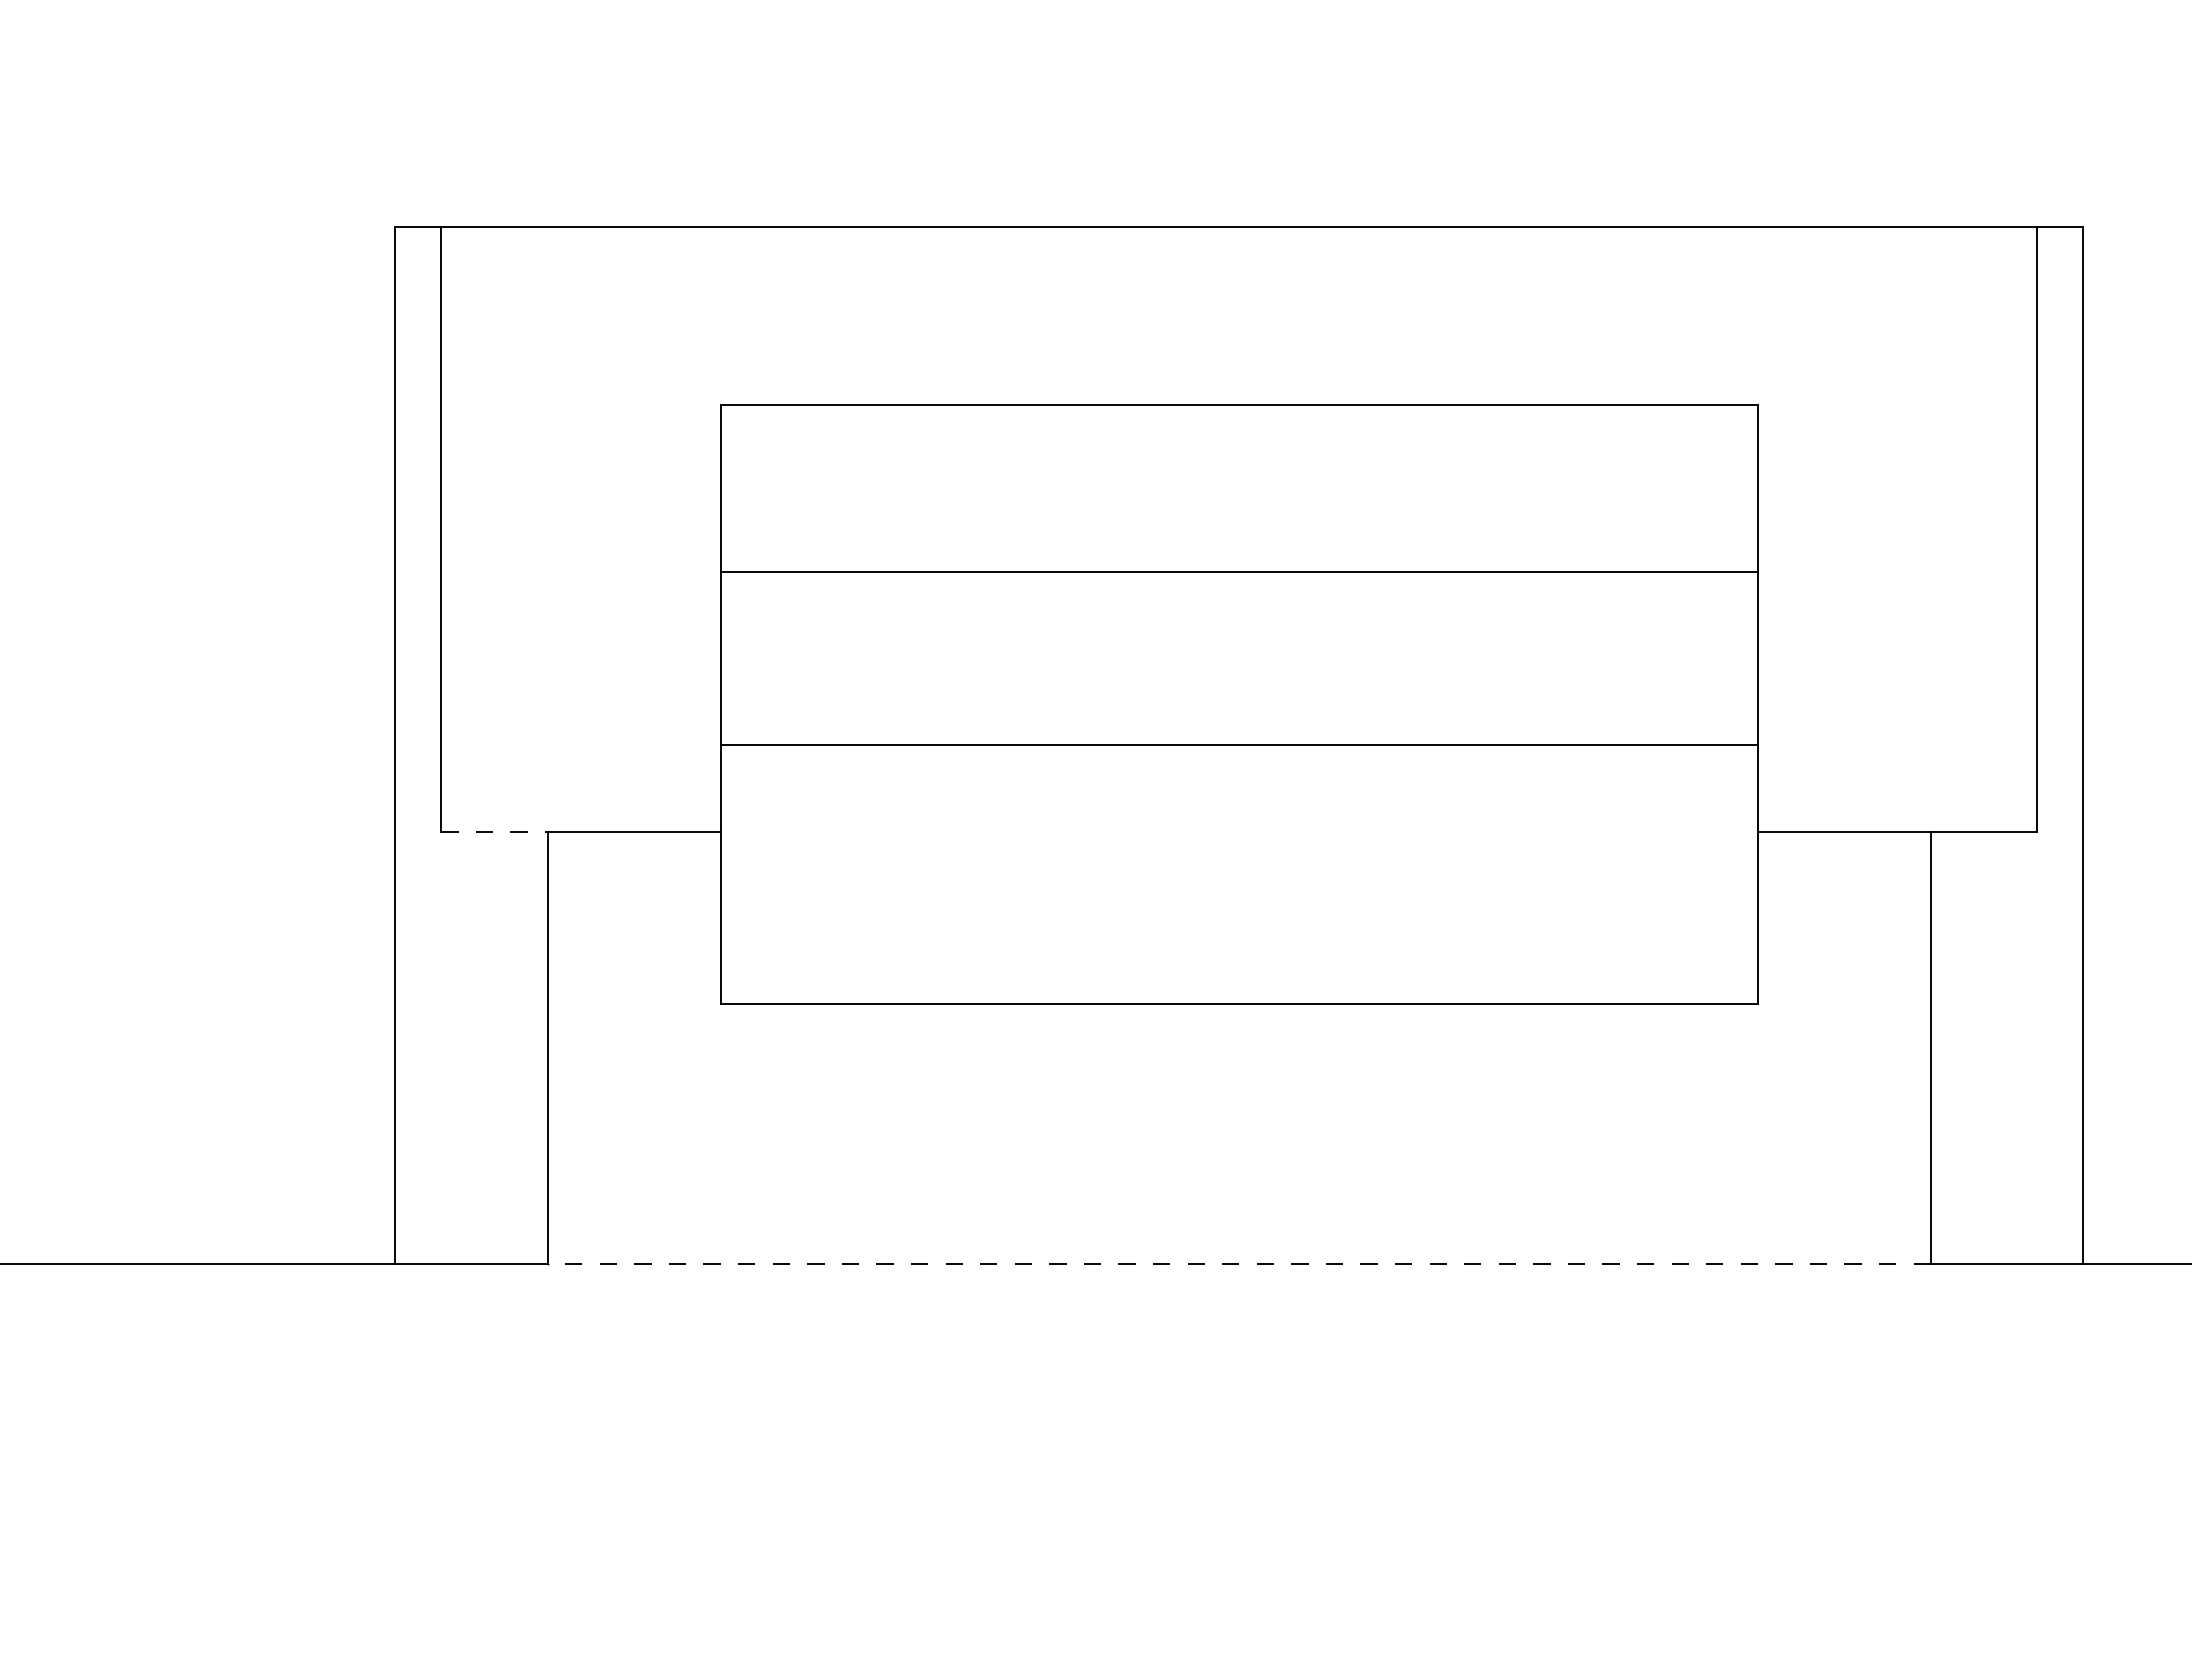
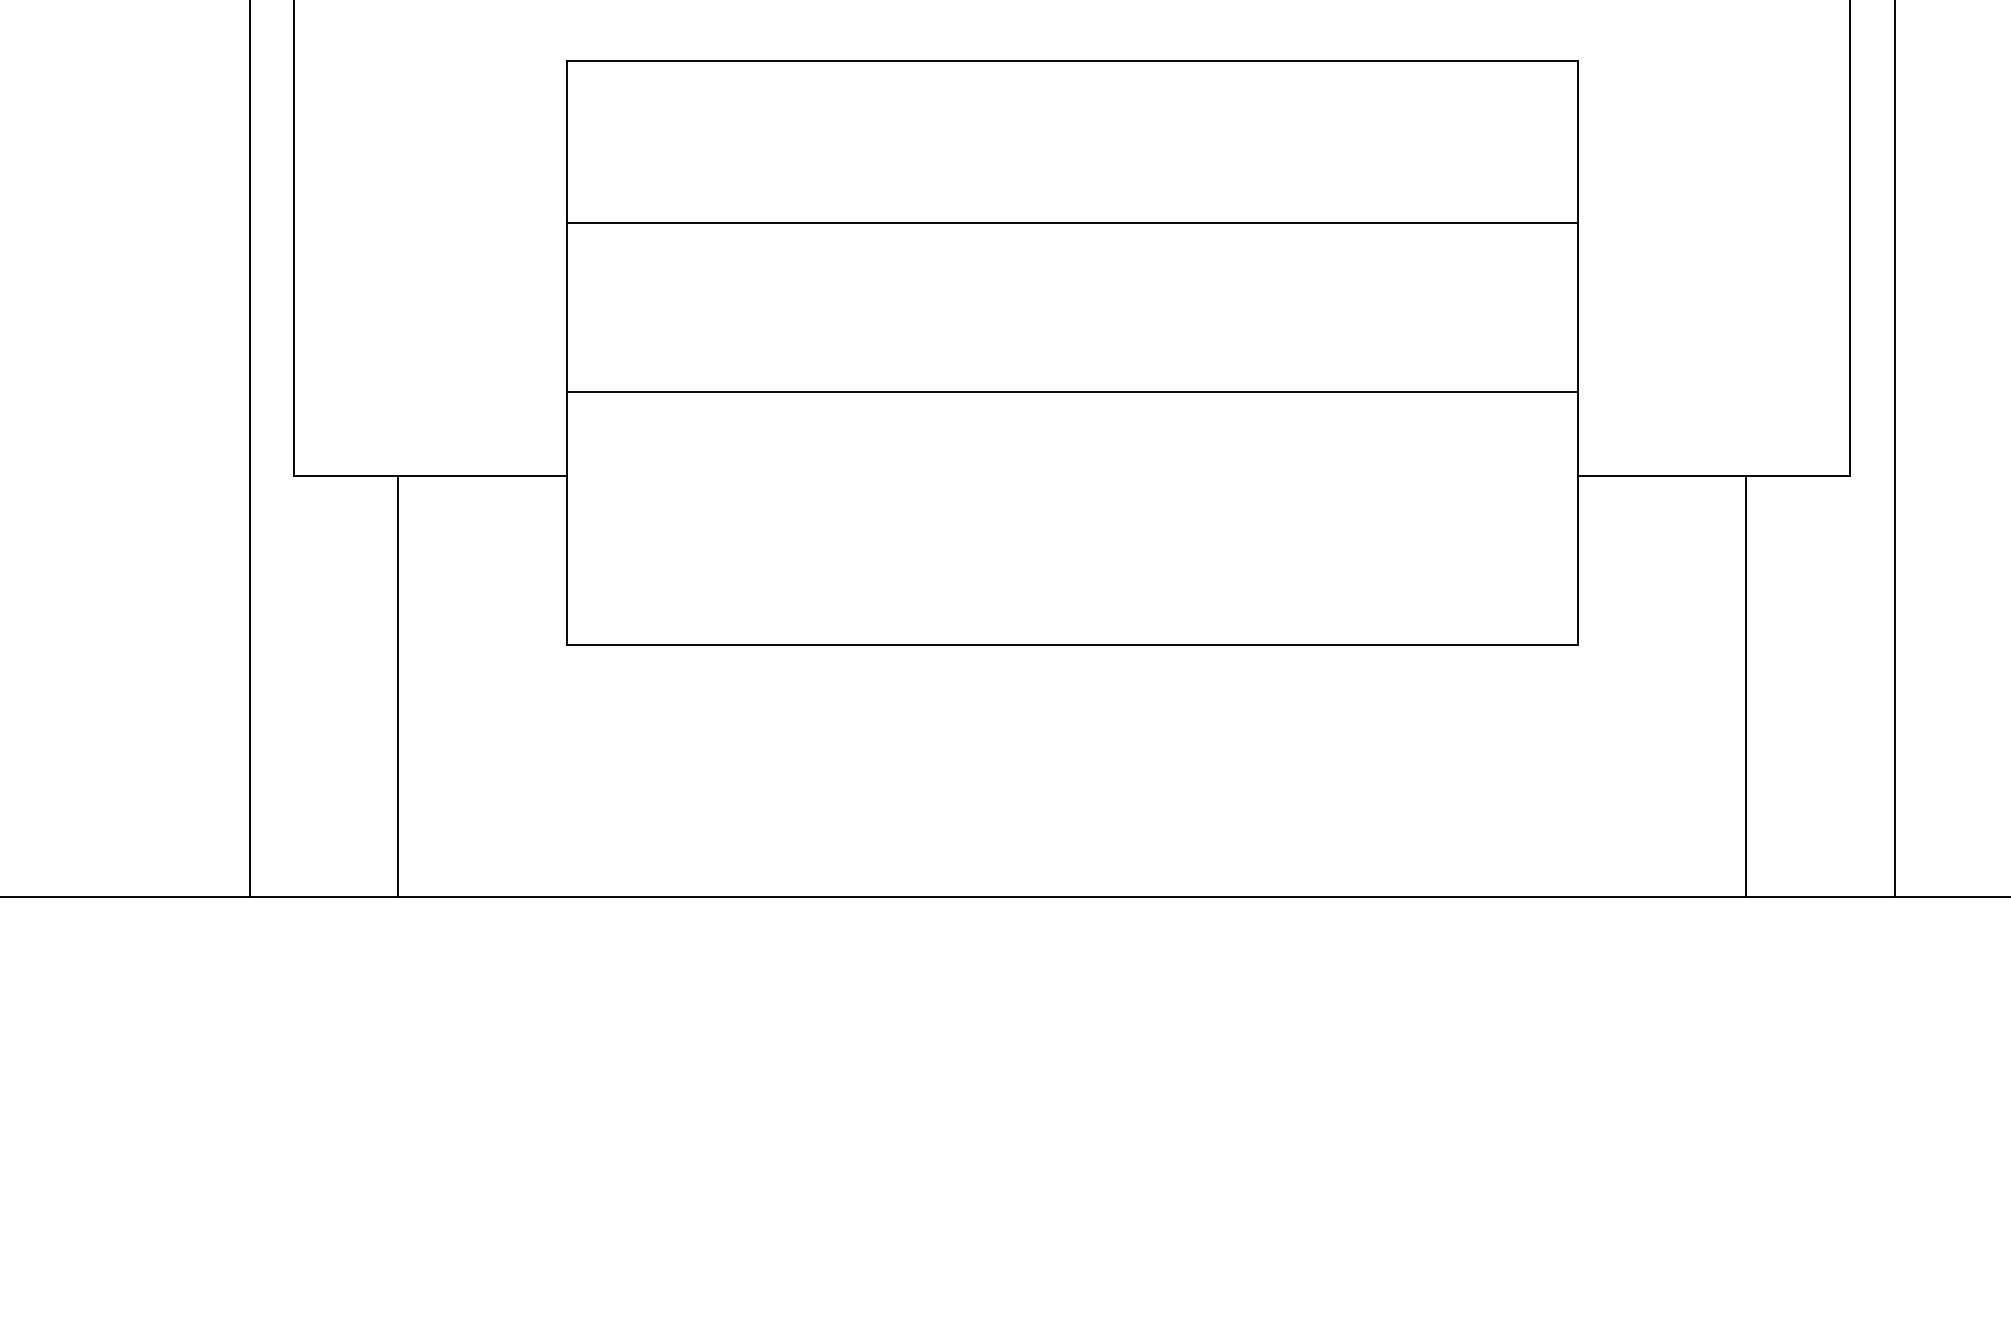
line: (495, 831) -> (347, 476), dashed -> solid
line: (1238, 1263) -> (1071, 897), dashed -> solid

